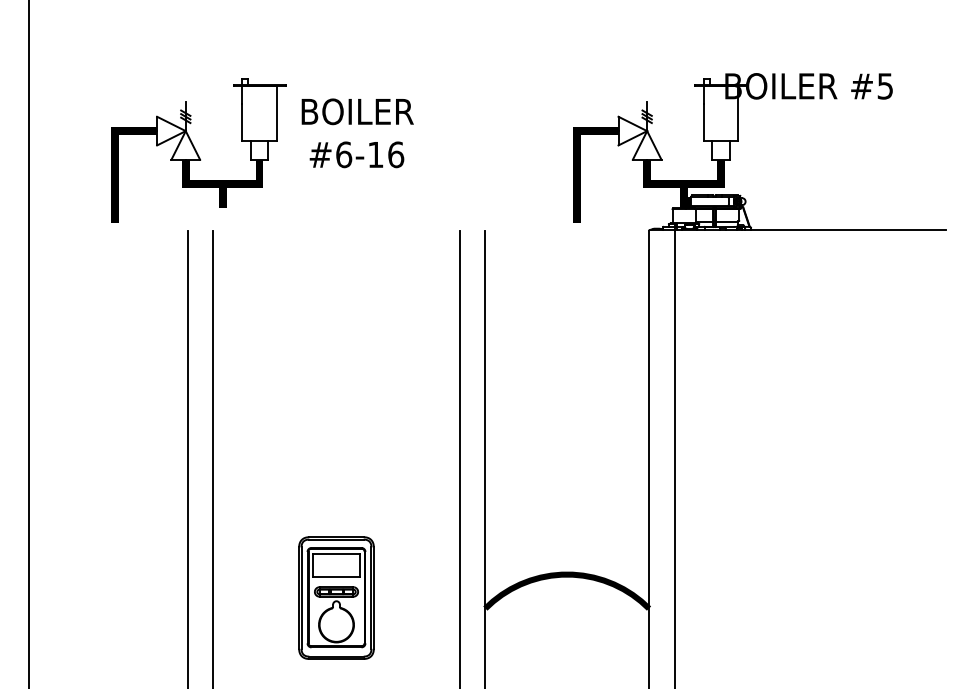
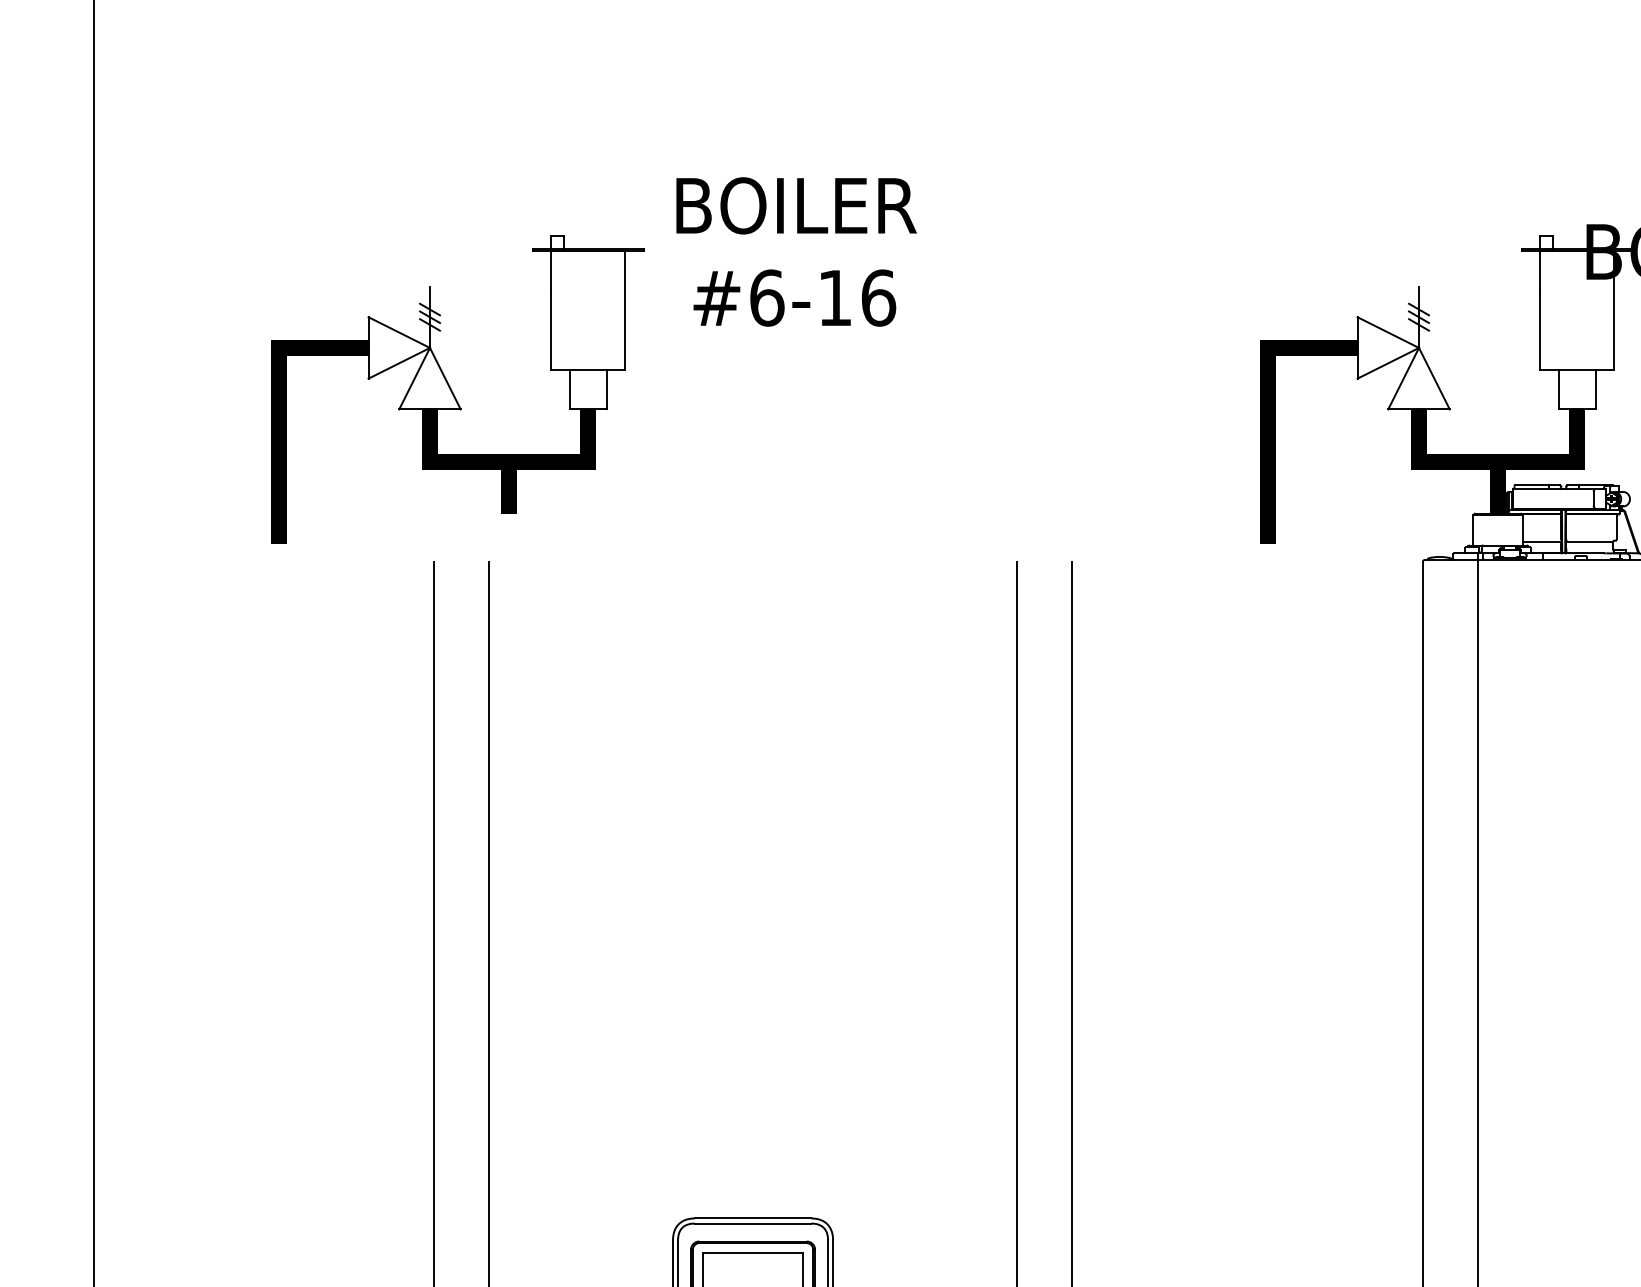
text: (357, 133) -> (795, 252), moved

